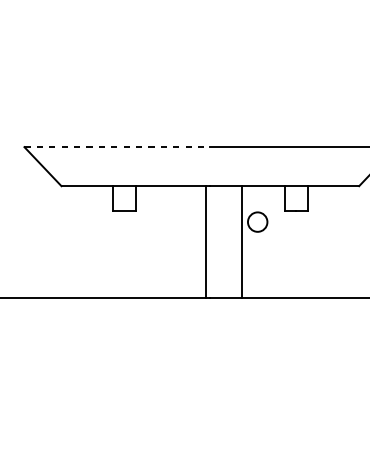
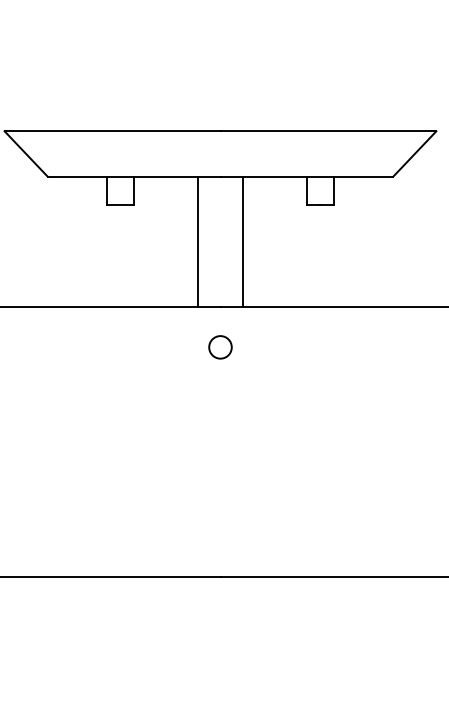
line: (117, 147) -> (112, 131), dashed -> solid
circle: (257, 222) -> (220, 347), moved
line: (205, 242) -> (197, 241), moved
line: (241, 242) -> (242, 241), moved

